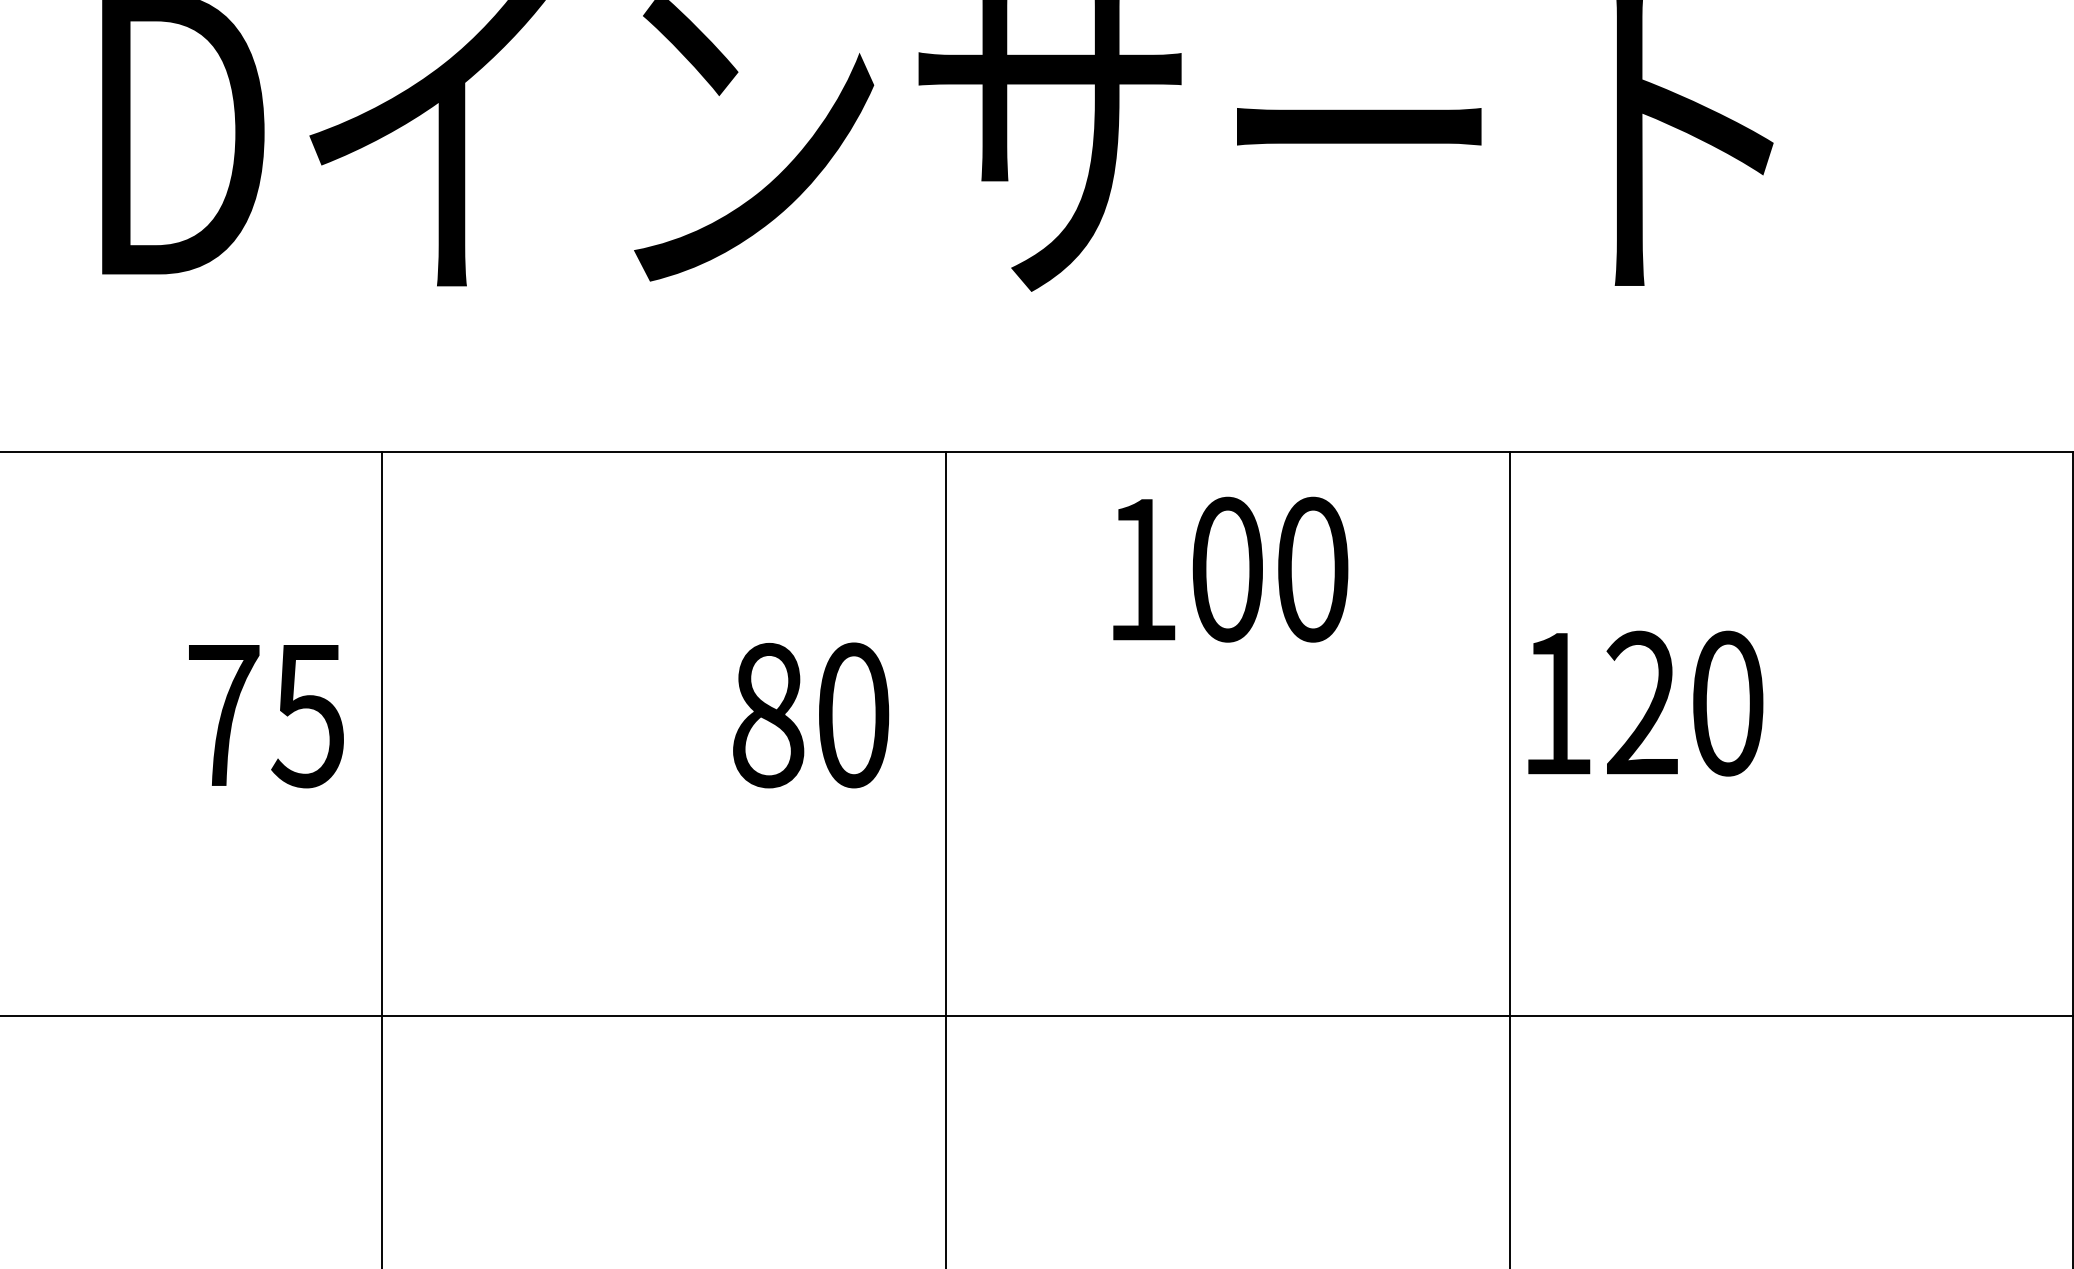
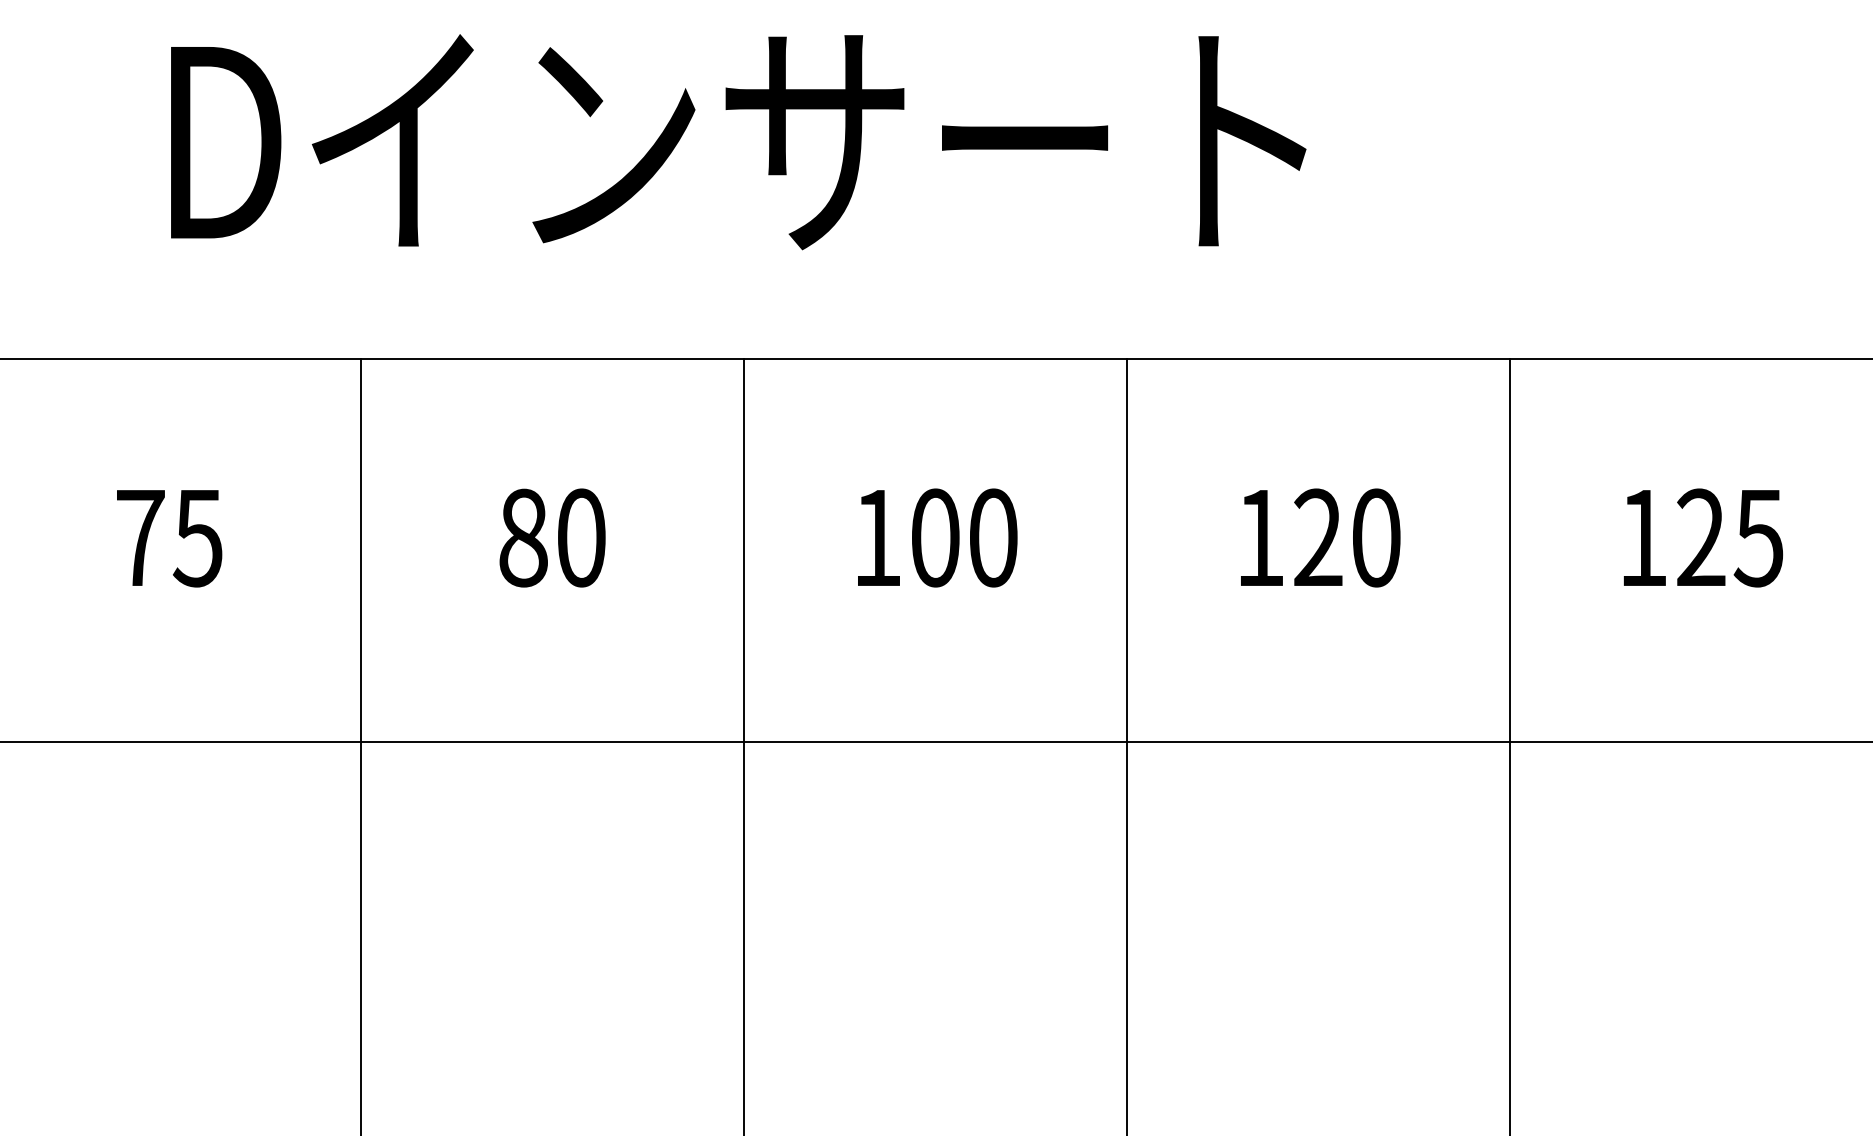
text: (1230, 568) -> (937, 537), moved
text: (1645, 702) -> (1320, 537), moved
text: (810, 714) -> (552, 537), moved
text: (266, 716) -> (169, 538), moved

